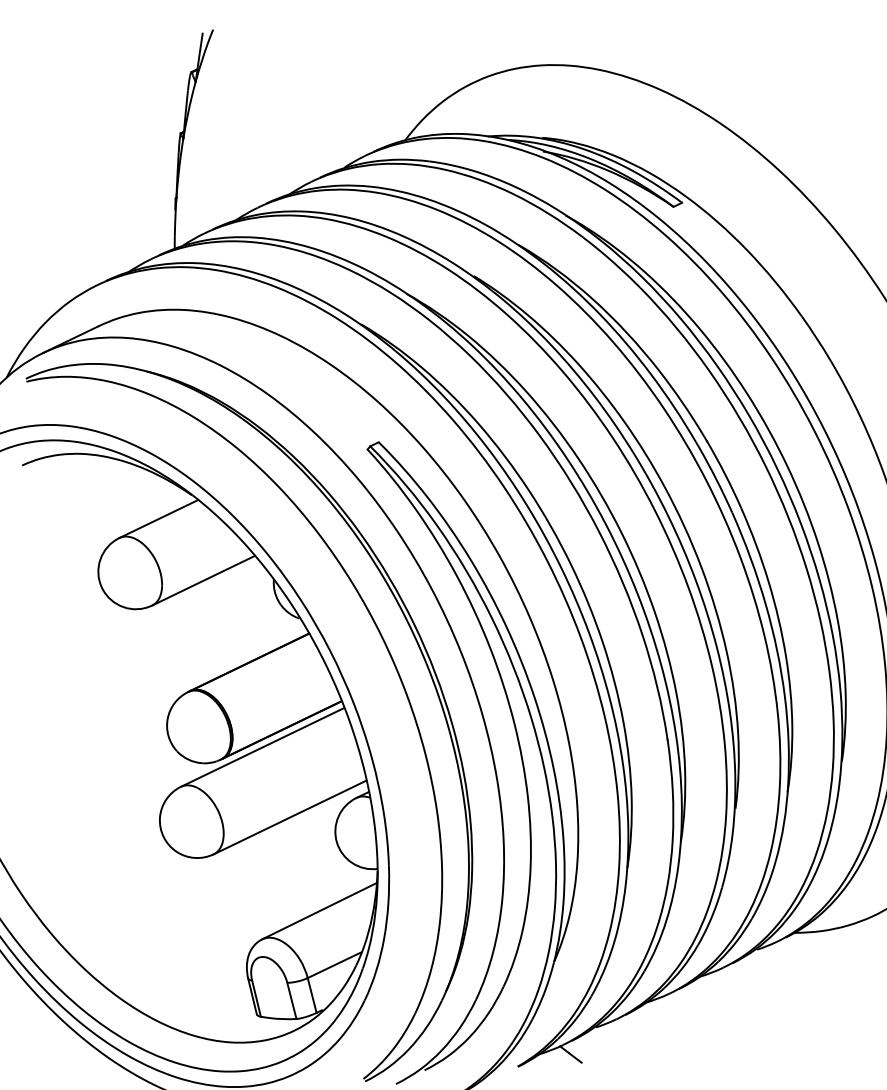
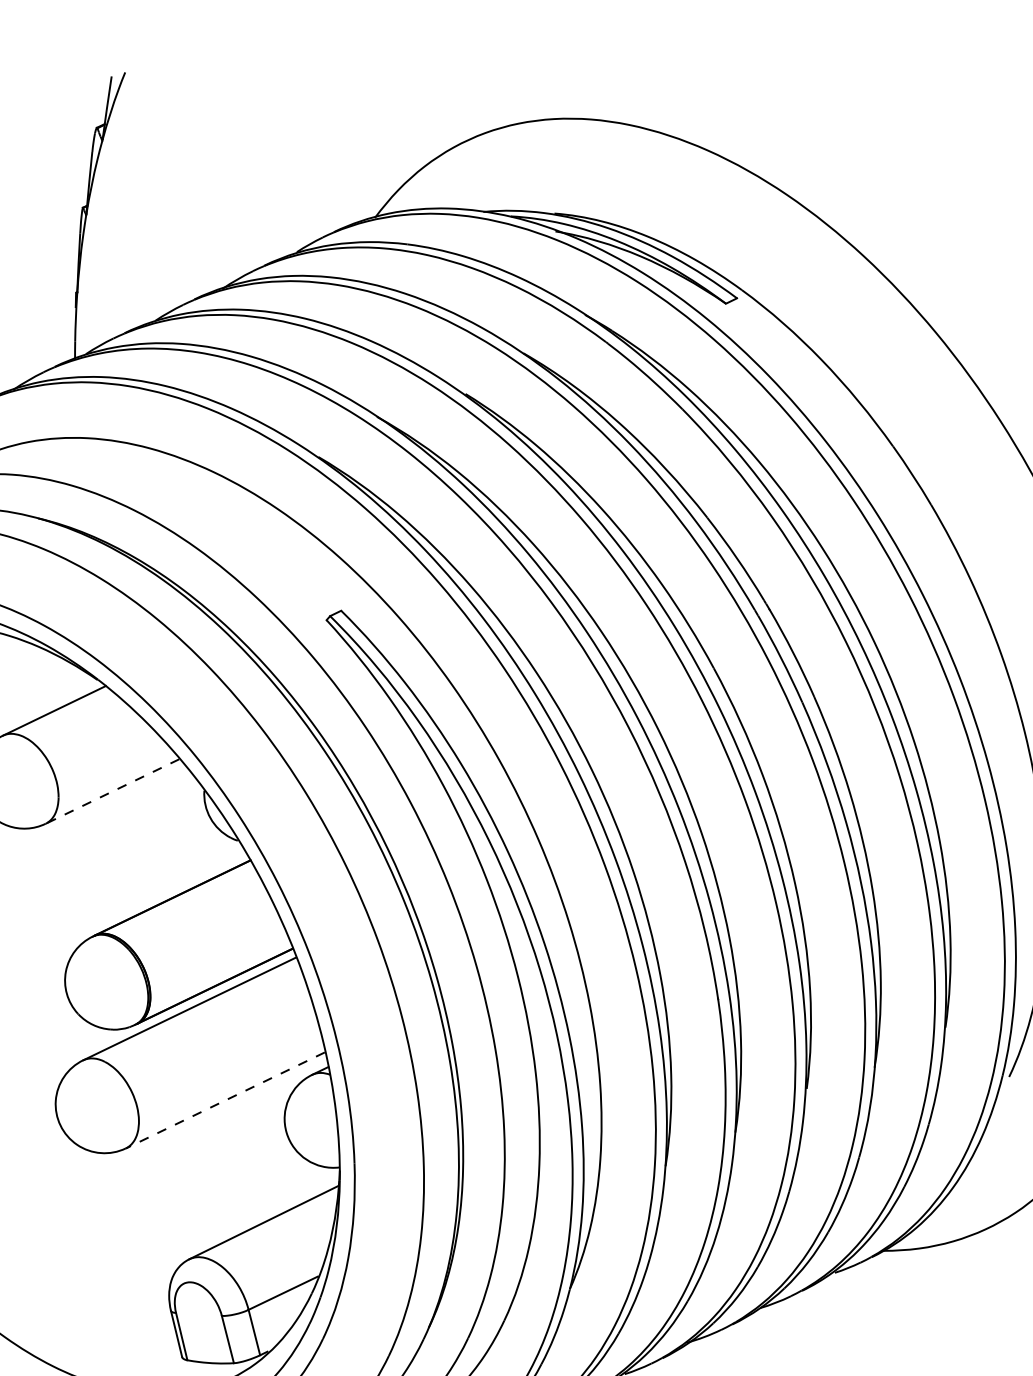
line: (203, 580) -> (112, 791), solid -> dashed
line: (289, 817) -> (224, 1100), solid -> dashed

